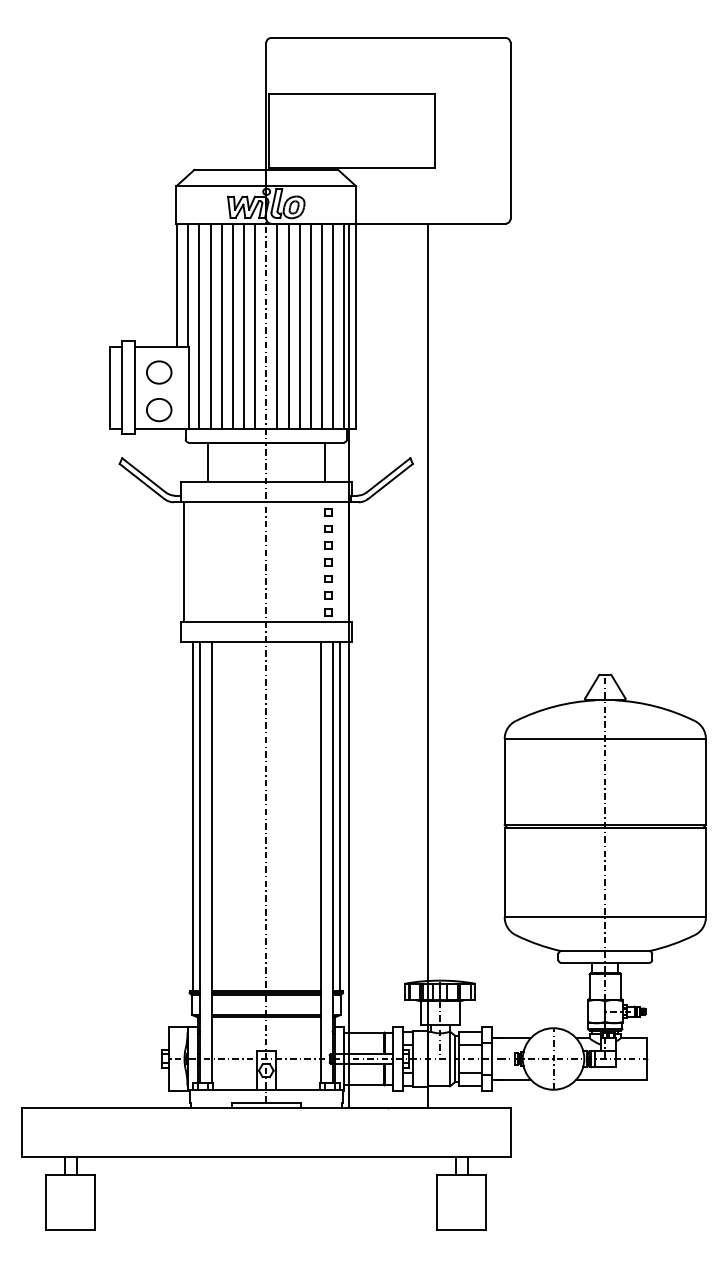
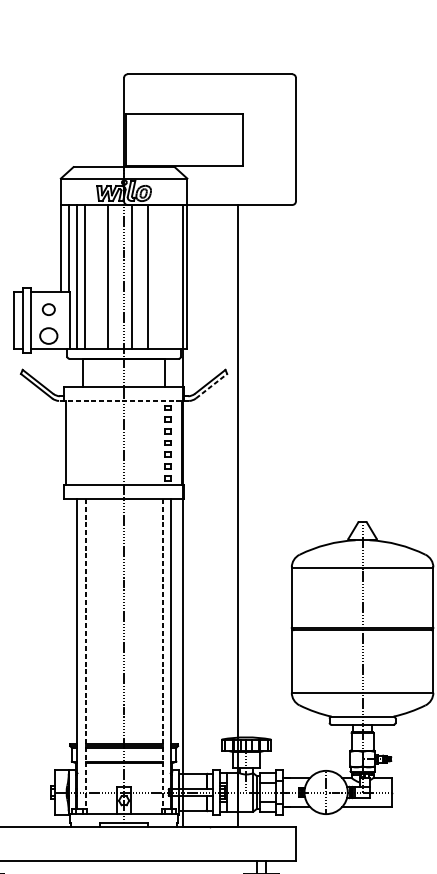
line: (221, 326) -> (92, 277), removed
line: (232, 326) -> (100, 277), removed
line: (255, 326) -> (116, 277), removed
line: (288, 326) -> (139, 277), removed
line: (310, 326) -> (155, 277), removed
line: (322, 326) -> (163, 277), removed
line: (333, 326) -> (171, 277), removed
line: (344, 326) -> (179, 277), removed
part: (159, 372) -> (49, 309), size x0.7
line: (391, 481) -> (212, 386), solid -> dashed
line: (265, 502) -> (123, 401), solid -> dashed
line: (193, 816) -> (72, 621), removed
line: (339, 816) -> (175, 621), removed
line: (211, 863) -> (85, 654), solid -> dashed
line: (320, 863) -> (162, 654), solid -> dashed

